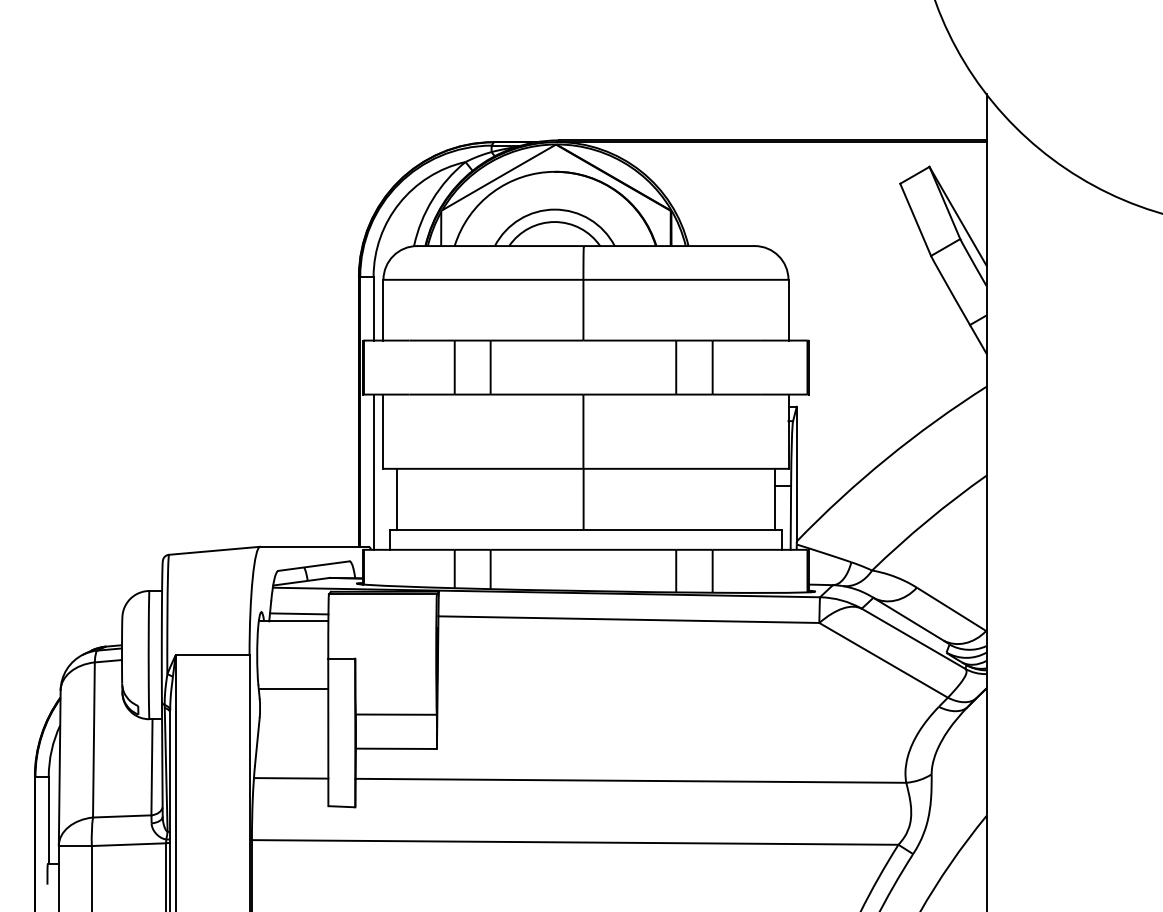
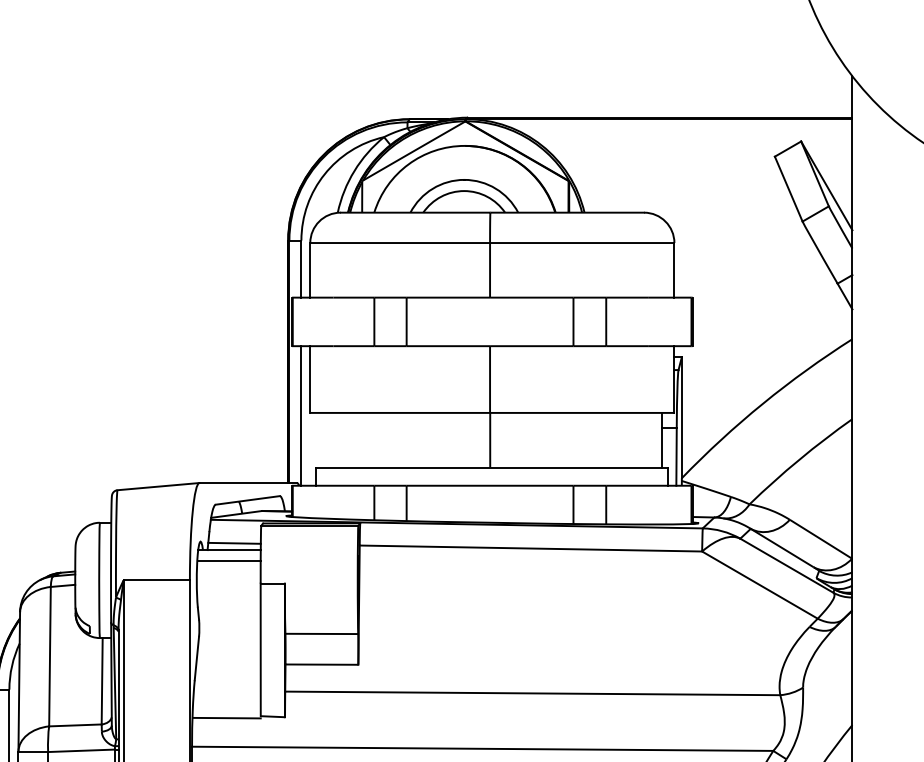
line: (396, 498) -> (322, 439), removed
line: (293, 688) -> (229, 560), moved
line: (290, 778) -> (226, 718), moved

